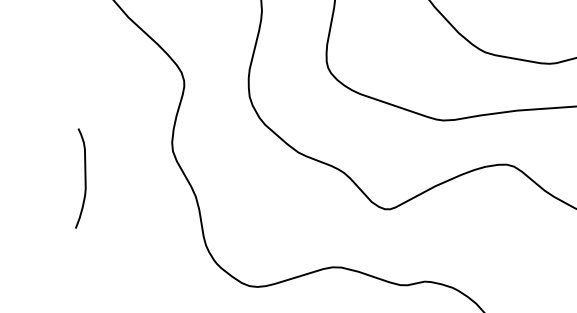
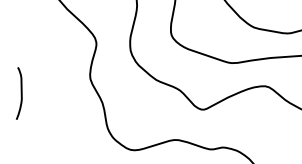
curve: (83, 178) -> (20, 93), moved

